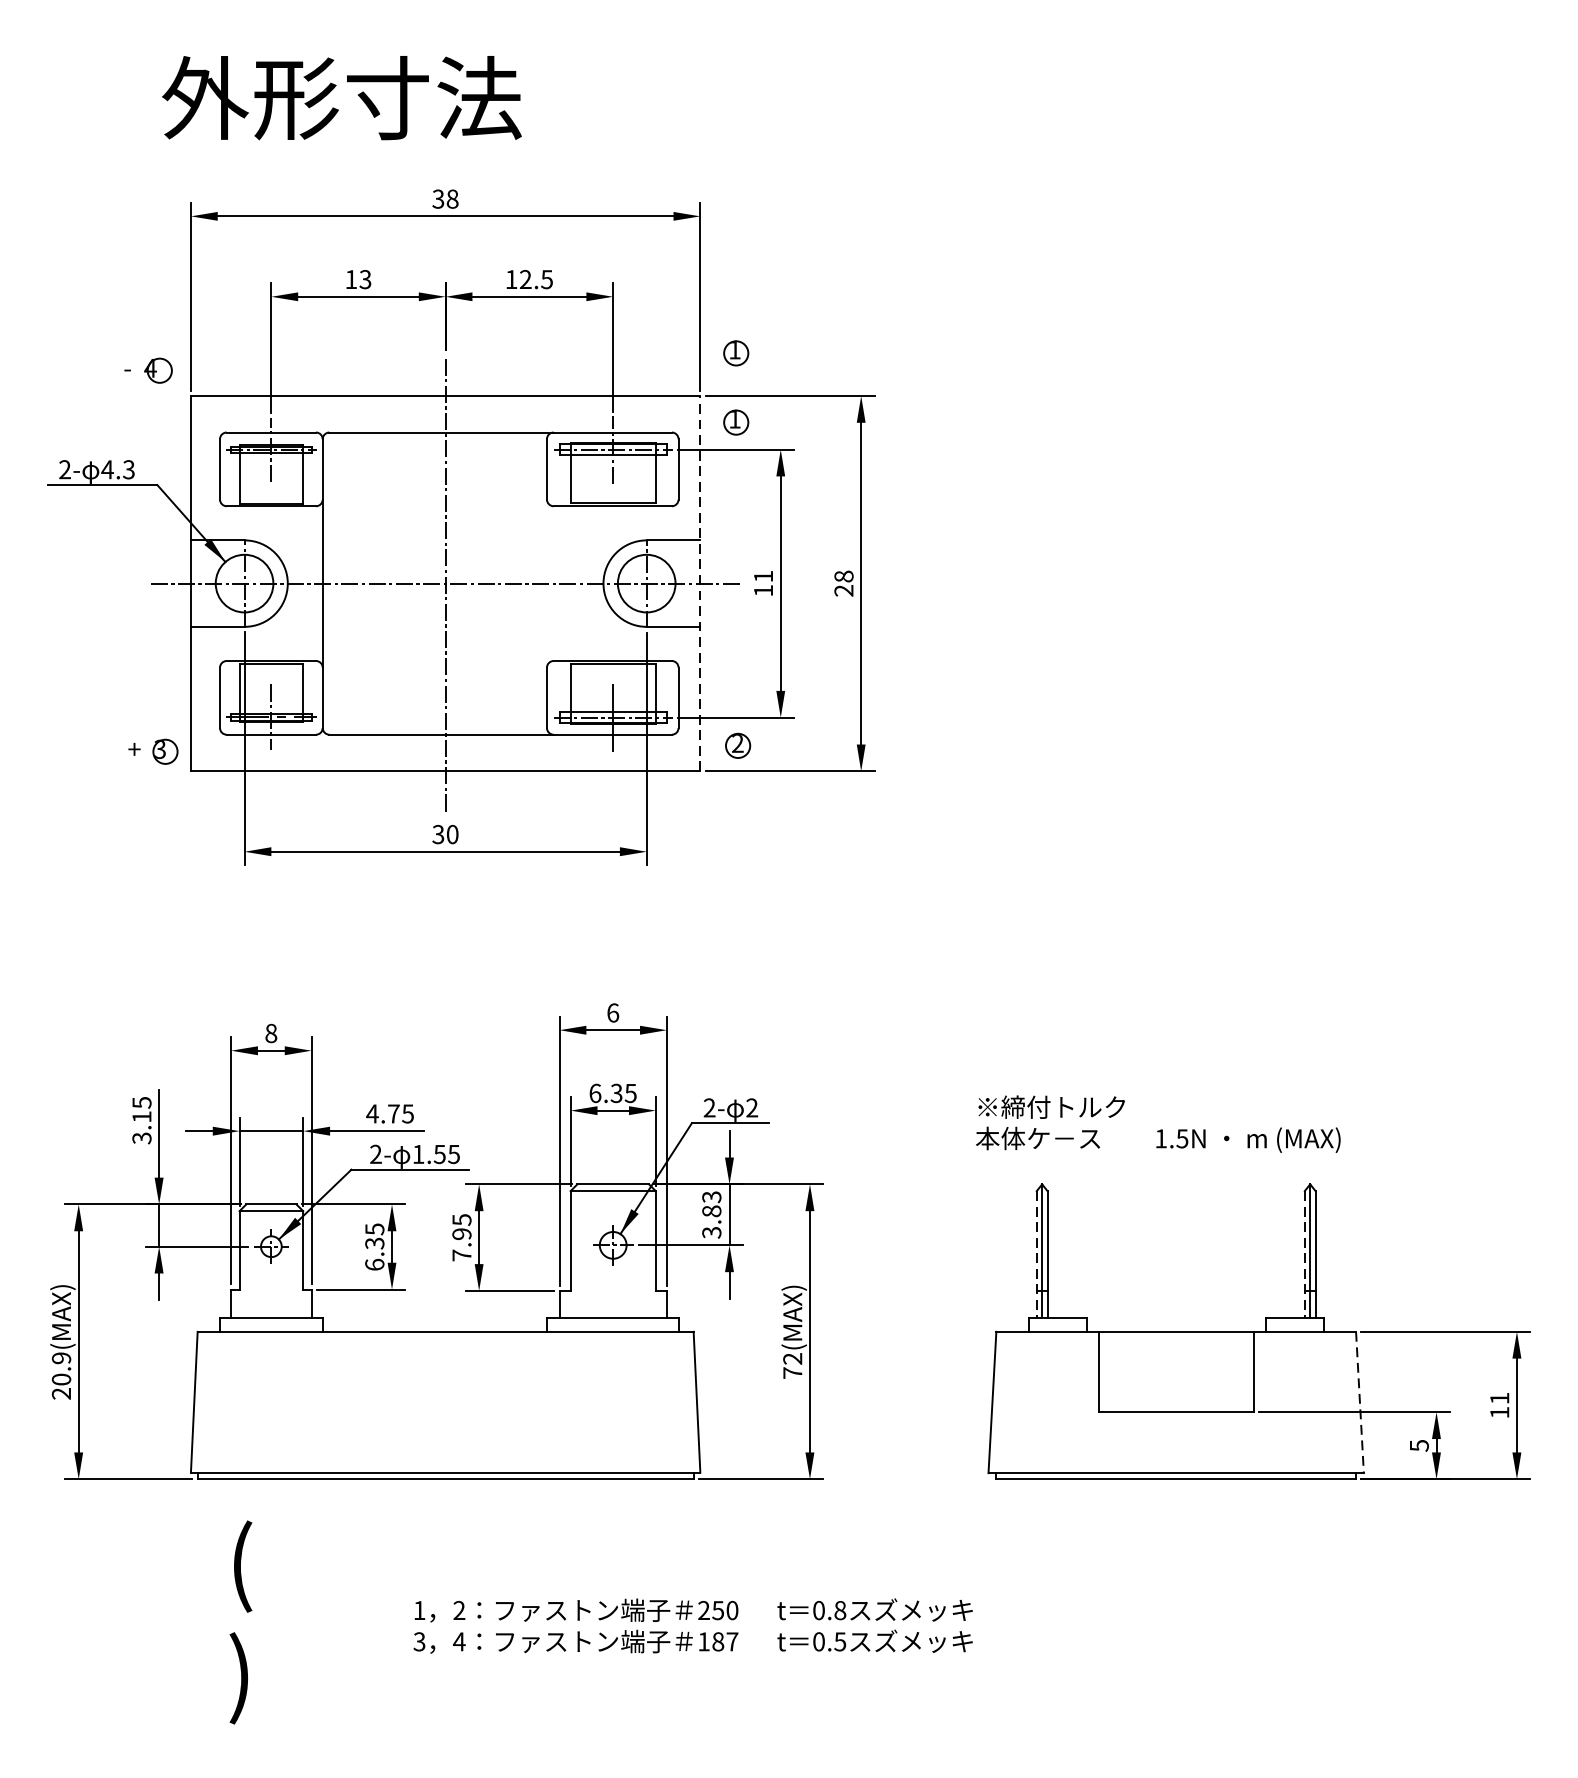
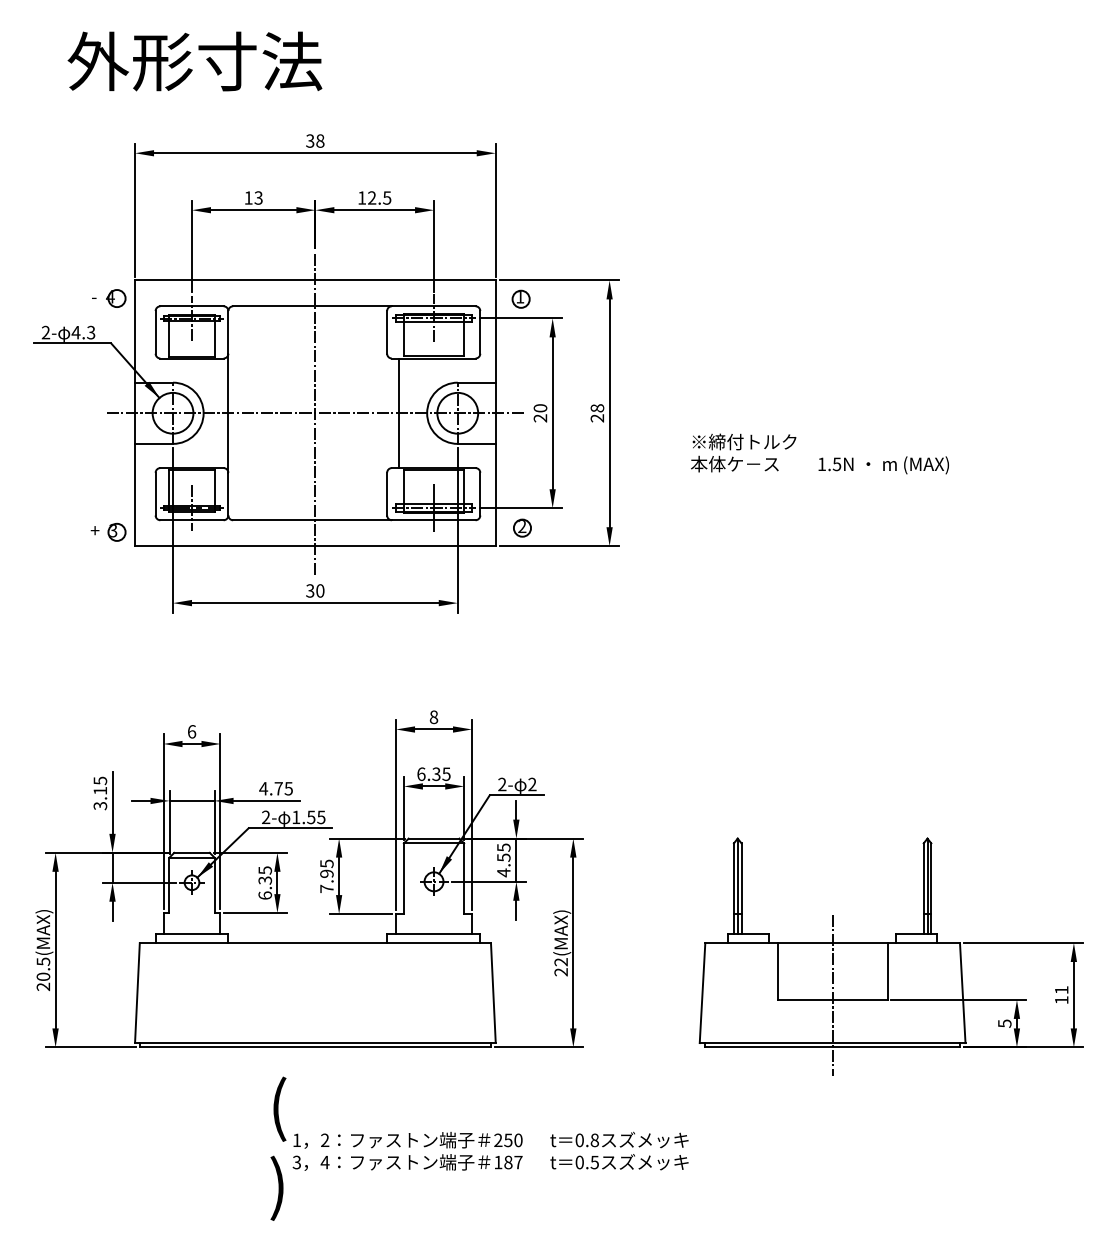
text: (341, 98) -> (194, 61), moved
part: (735, 352) -> (520, 249), removed
part: (149, 370) -> (109, 298), moved
line: (563, 583) -> (398, 413), added
line: (700, 583) -> (495, 413), dashed -> solid
text: (763, 583) -> (540, 413), 11 -> 20
text: (612, 1011) -> (433, 716), 6 -> 8
text: (270, 1033) -> (191, 731), 8 -> 6
text: (1157, 1123) -> (819, 453), moved
text: (711, 1215) -> (503, 860), 3.83 -> 4.55
line: (1036, 1254) -> (733, 888), dashed -> solid
line: (1304, 1254) -> (923, 888), dashed -> solid
text: (61, 1357) -> (43, 961), 20.9(MAX) -> 20.5(MAX)
text: (791, 1373) -> (560, 972), 72(MAX) -> 22(MAX)
line: (1359, 1403) -> (962, 993), dashed -> solid
line: (1175, 1404) -> (832, 994), added
text: (240, 1622) -> (278, 1148), moved

